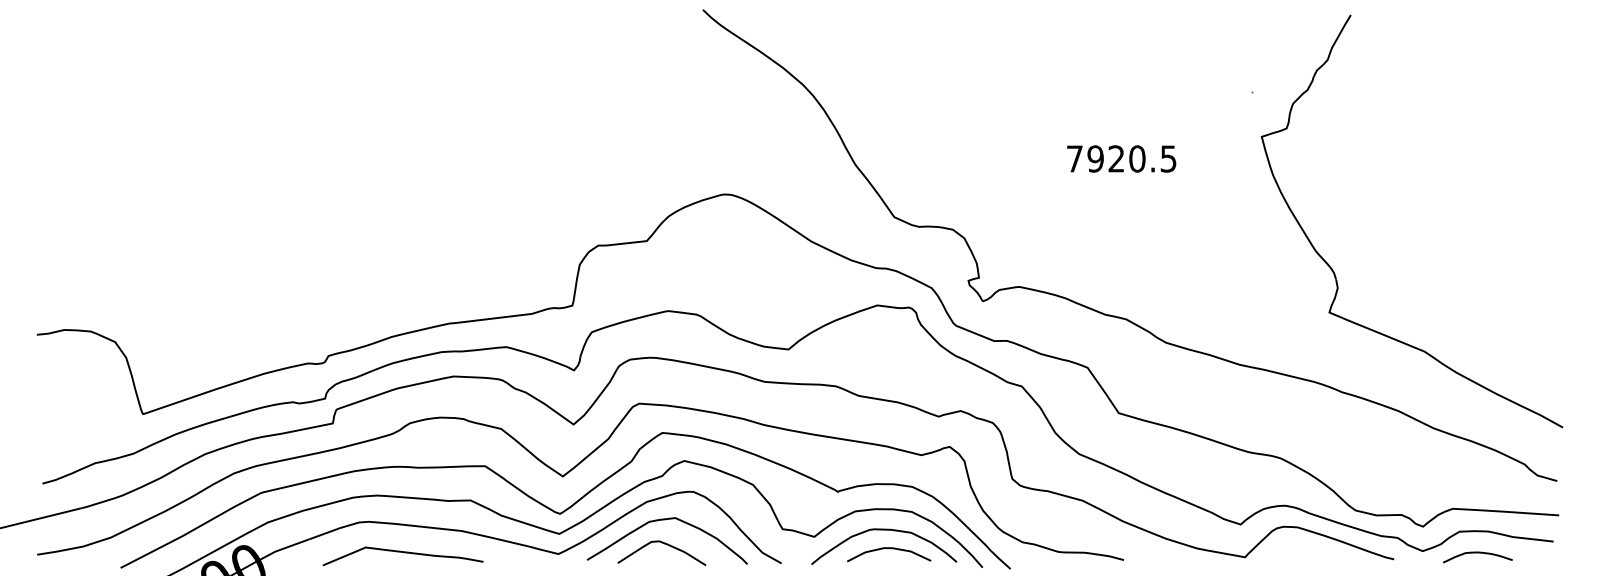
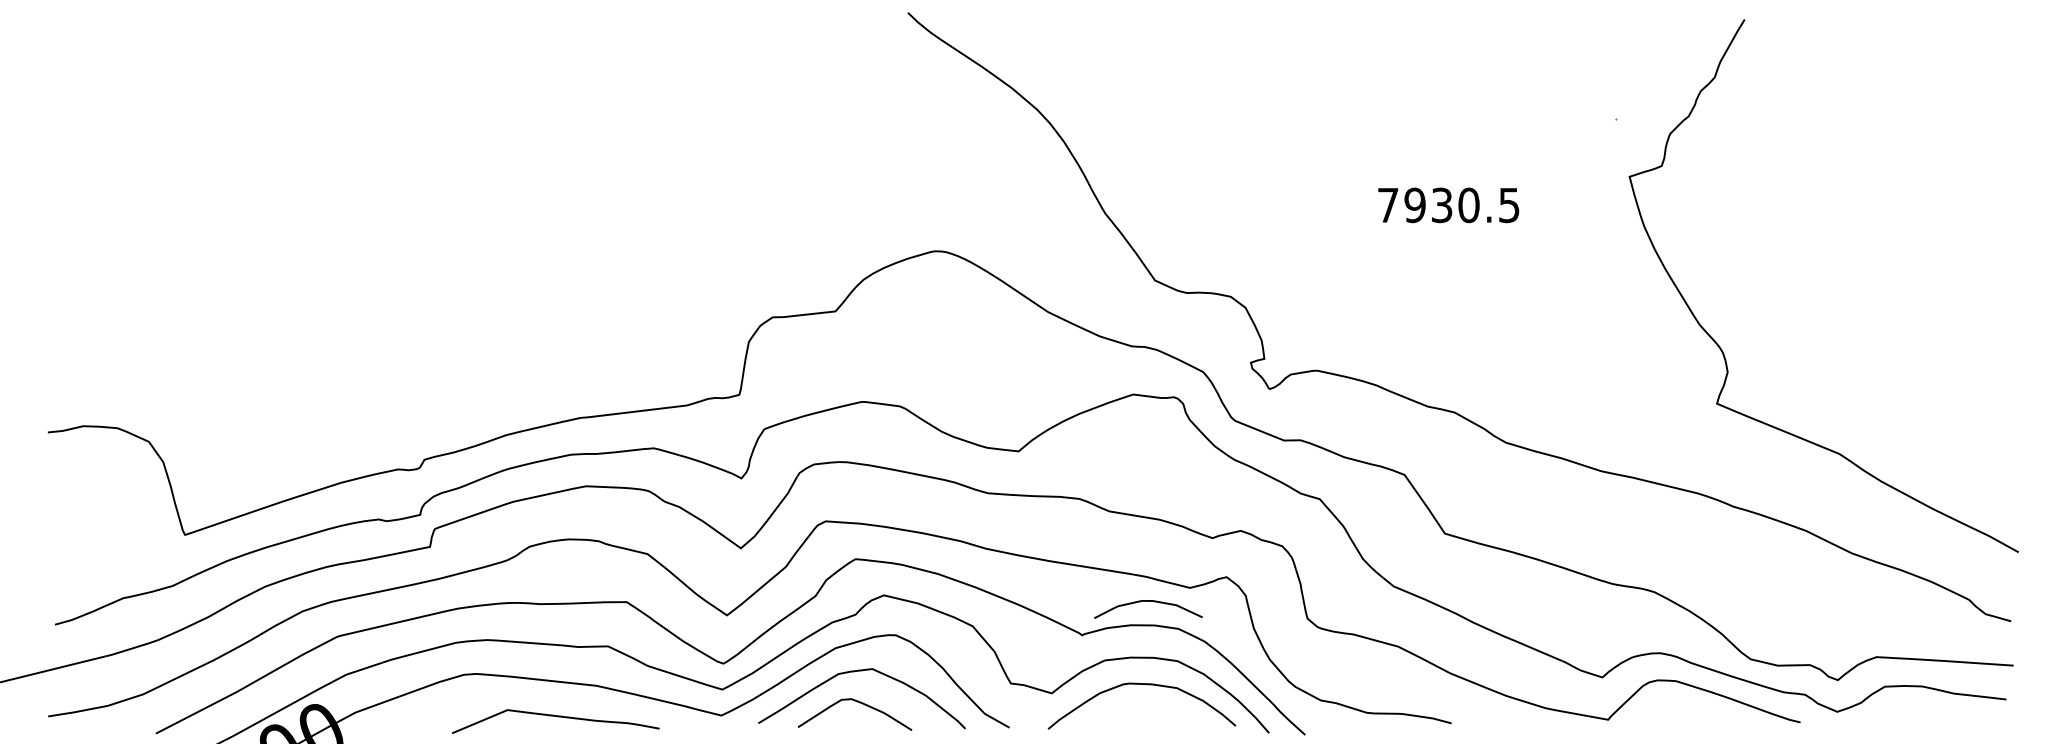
text: (1116, 159) -> (1441, 205), 7920.5 -> 7930.5
curve: (889, 548) -> (1148, 601), moved
curve: (404, 553) -> (557, 717), moved
curve: (1477, 553) -> (1908, 714), removed

